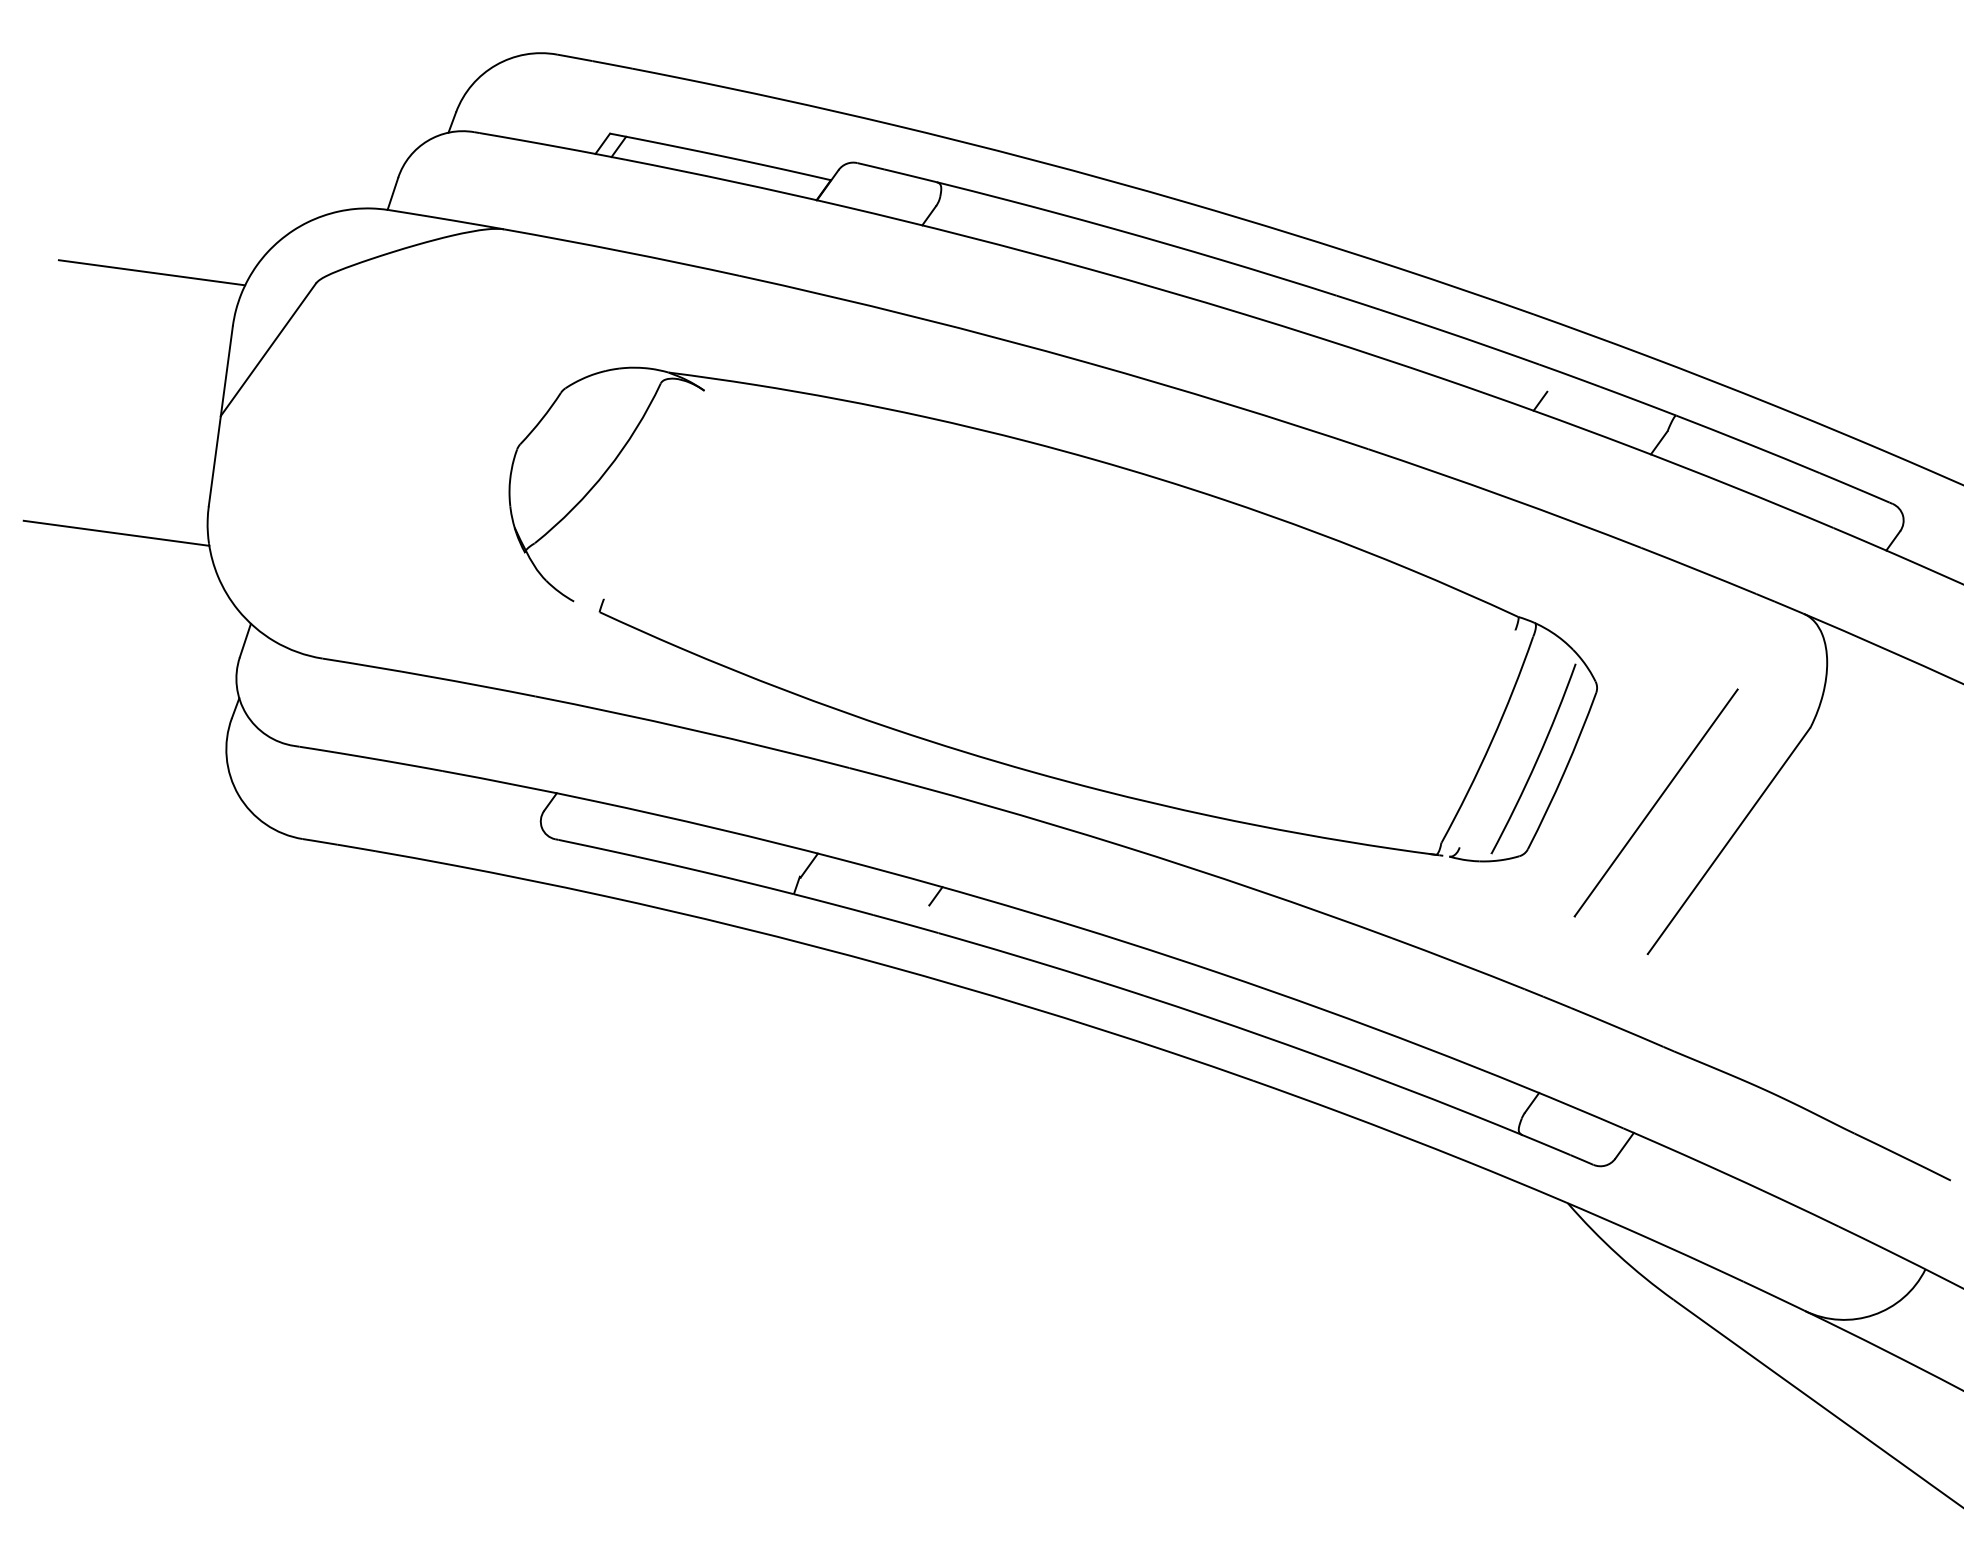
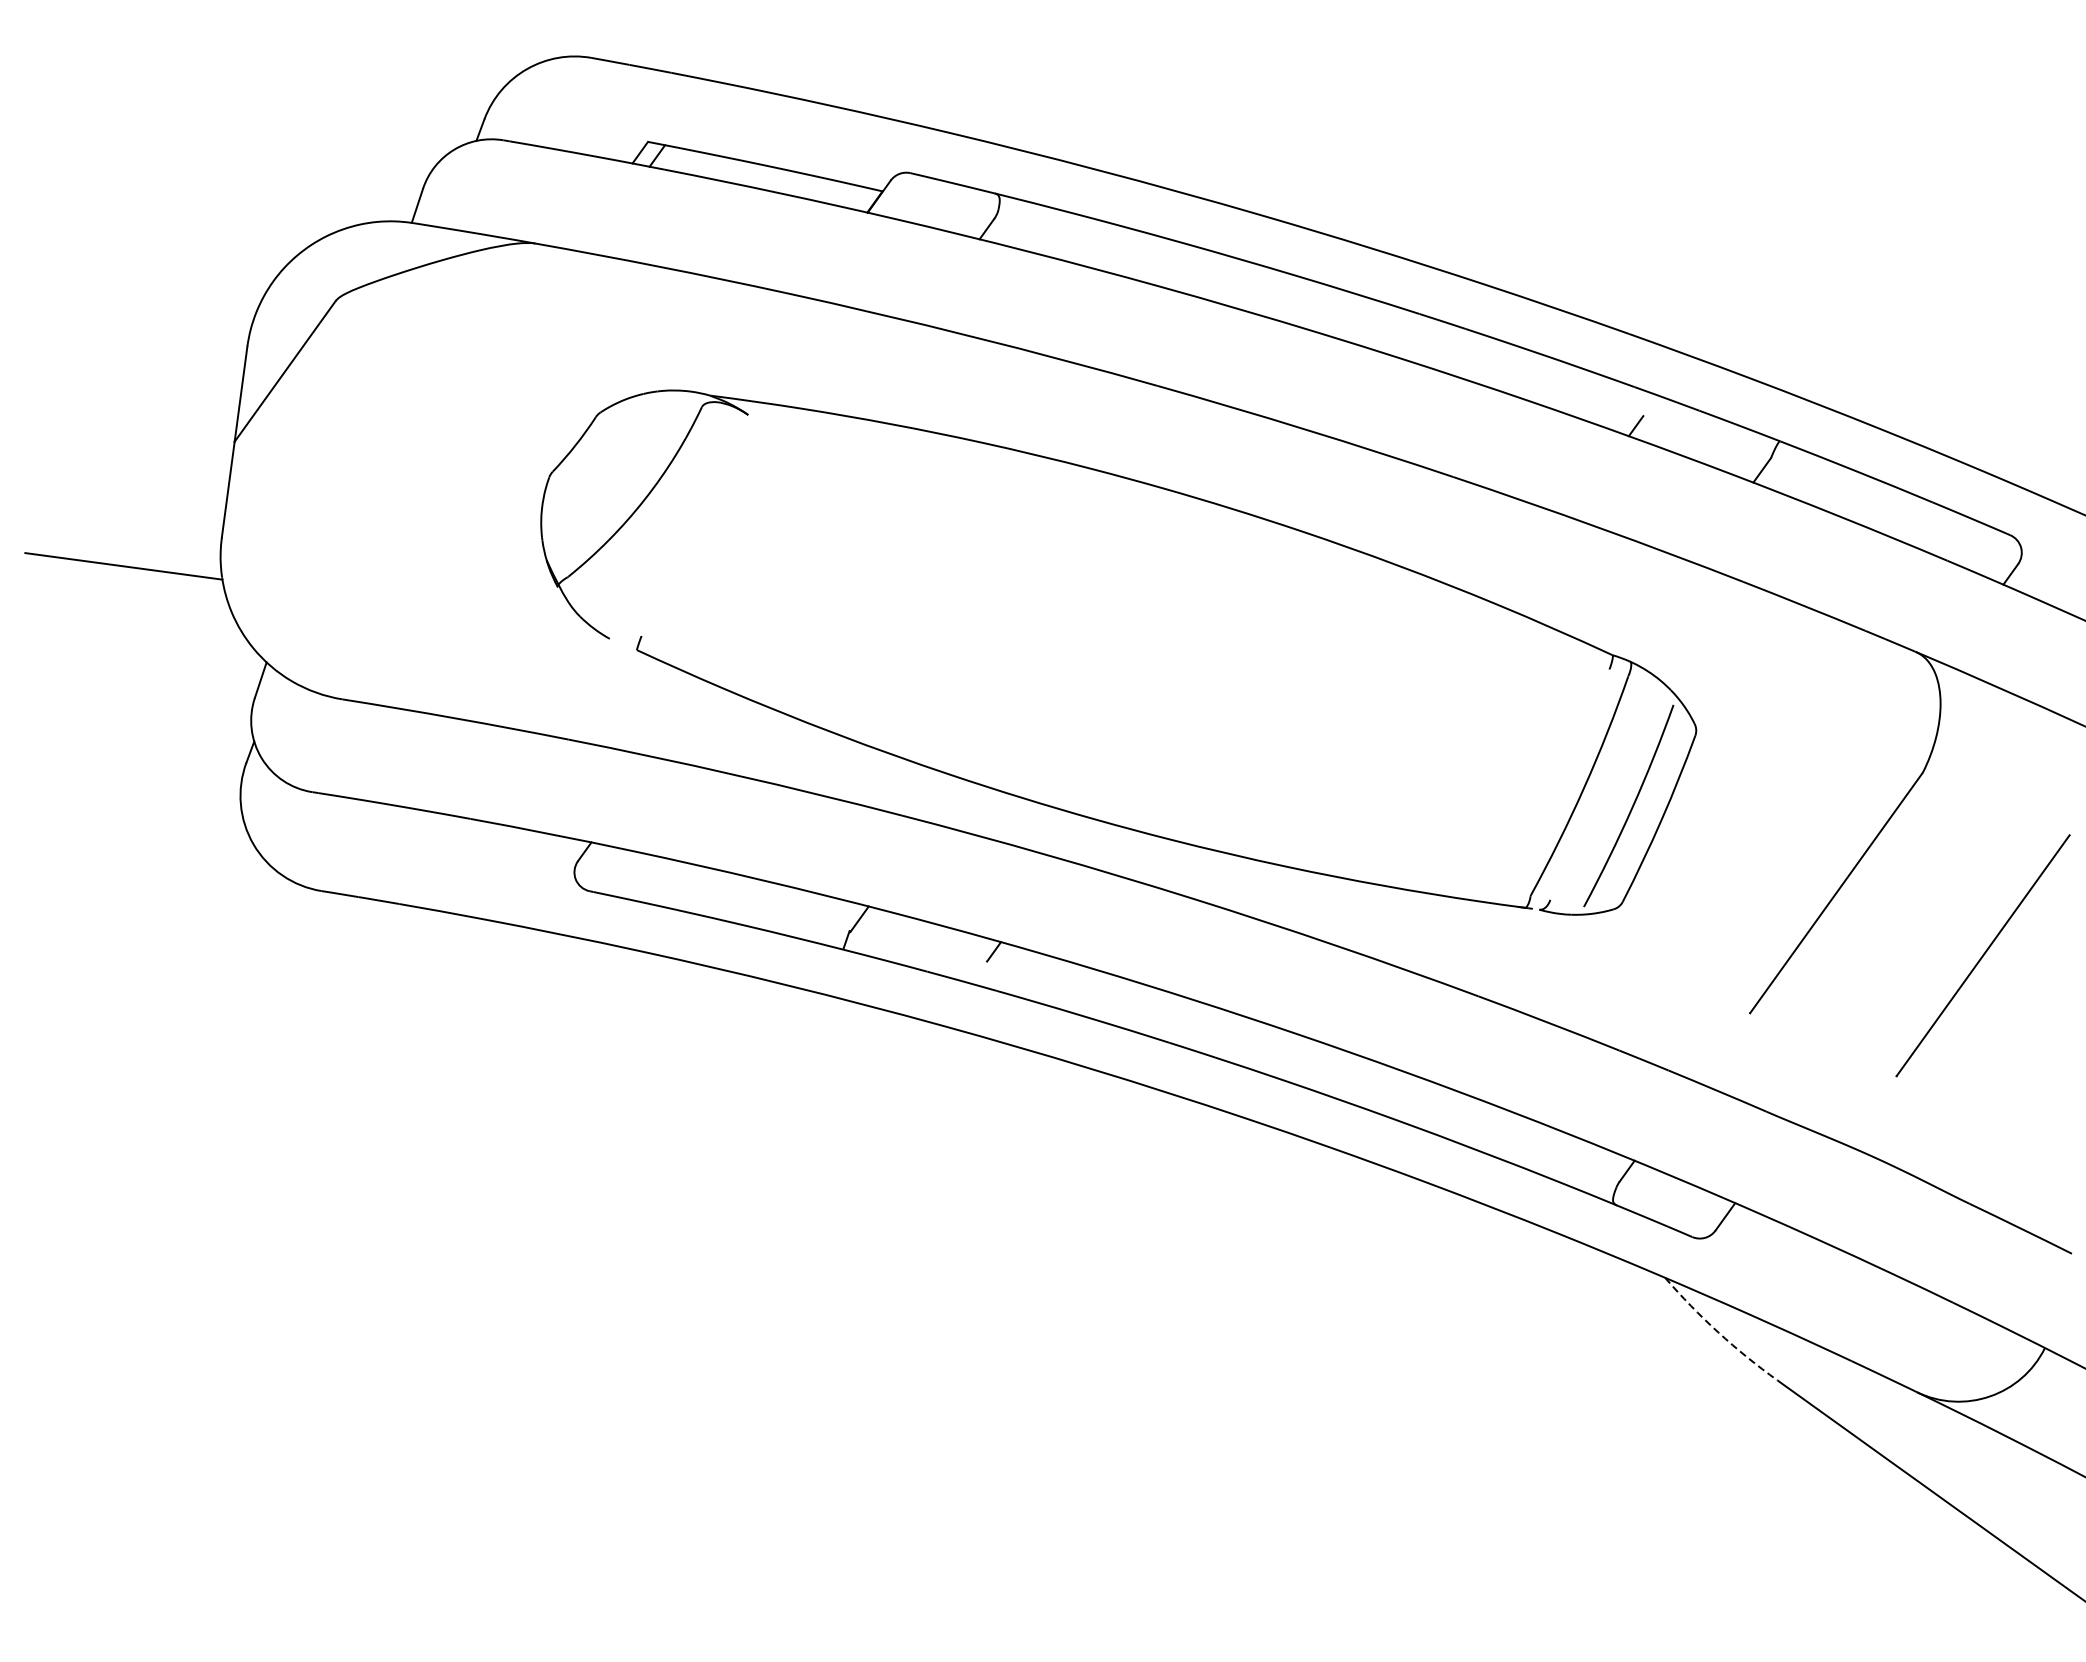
line: (151, 272) -> (161, 289), removed
line: (1655, 802) -> (1982, 955), moved
arc: (1617, 1254) -> (1717, 1332), solid -> dashed

